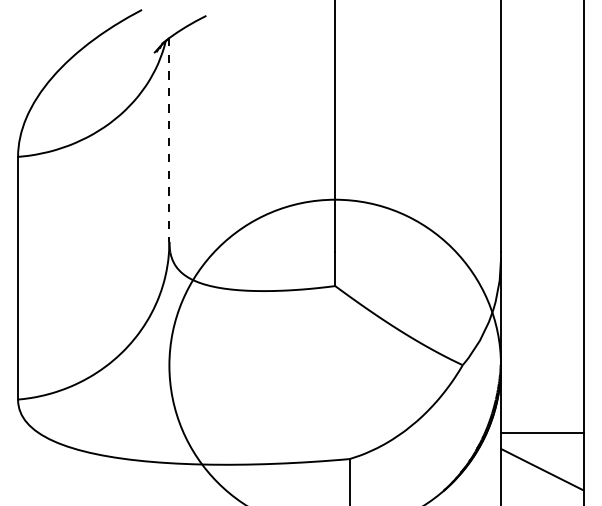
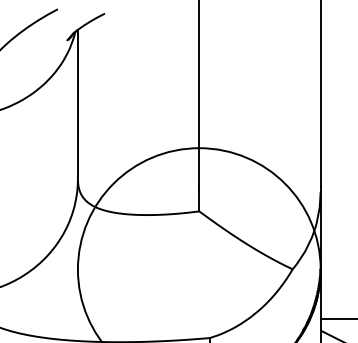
line: (169, 140) -> (78, 104), dashed -> solid

